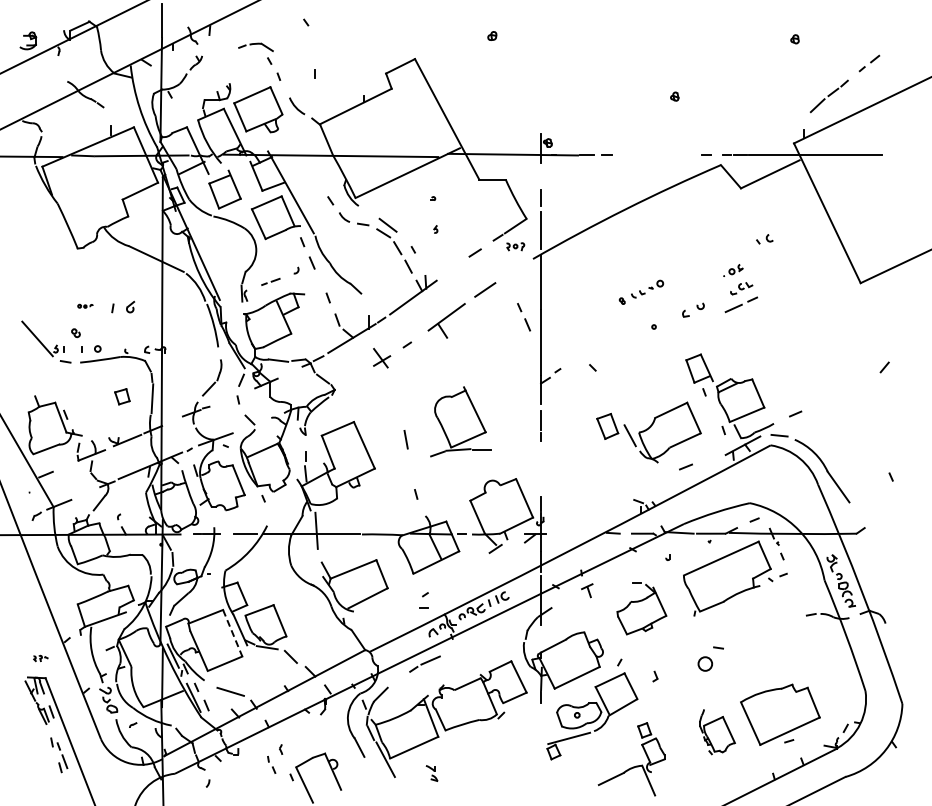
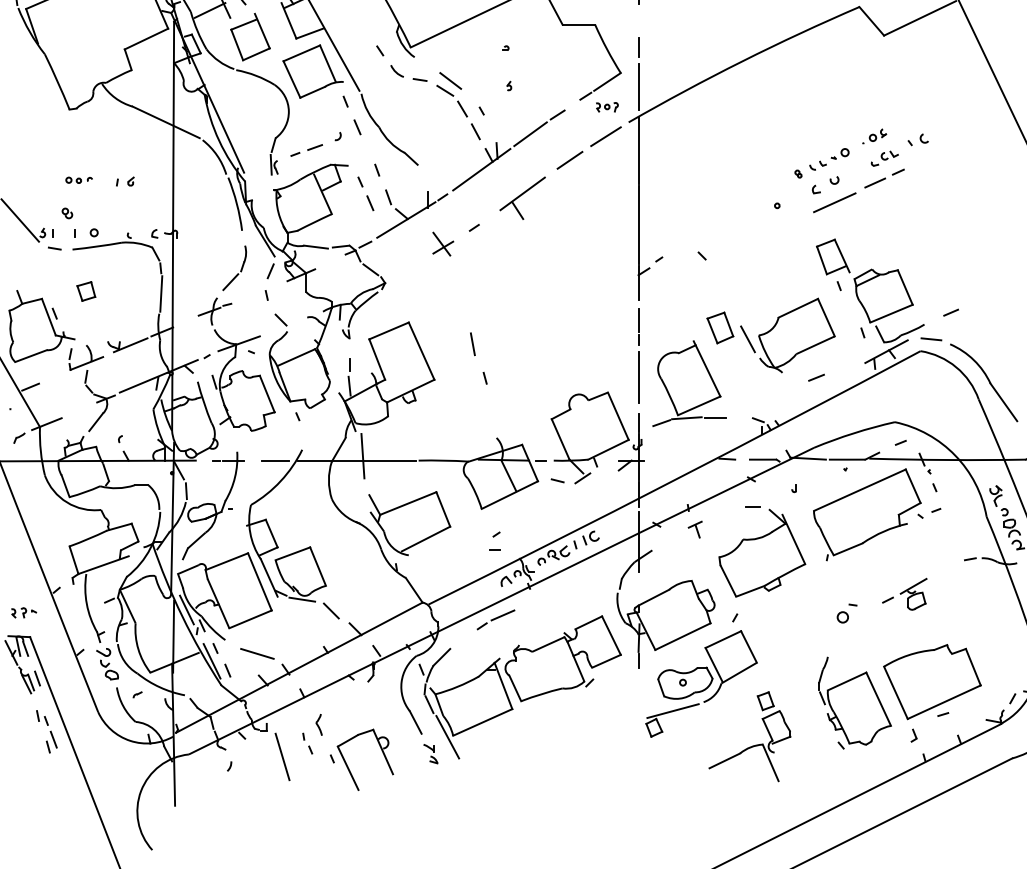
part: (764, 239) -> (917, 140), moved
line: (452, 268) -> (529, 133), added
line: (514, 270) -> (605, 136), added
part: (270, 281) -> (306, 149), size x1.43
part: (641, 291) -> (822, 162), moved
part: (85, 306) -> (79, 180), size x1.43
part: (122, 307) -> (124, 181), size x0.62
part: (524, 317) -> (366, 194), moved
line: (700, 324) -> (834, 202), added
part: (122, 396) -> (86, 291), moved
part: (460, 421) -> (689, 383), moved
line: (541, 466) -> (639, 377), added
line: (416, 494) -> (485, 378), moved
line: (474, 550) -> (556, 480), added
part: (641, 608) -> (761, 551), size x1.43
line: (232, 633) -> (259, 582), dashed -> solid
part: (757, 642) -> (904, 593), added
part: (40, 658) -> (23, 612), size x1.43
part: (710, 658) -> (846, 612), size x0.62
part: (655, 676) -> (914, 735), moved
part: (717, 731) -> (855, 702), size x1.67
part: (280, 749) -> (318, 724), size x1.67
part: (431, 773) -> (430, 754), moved
line: (250, 775) -> (281, 756), added

